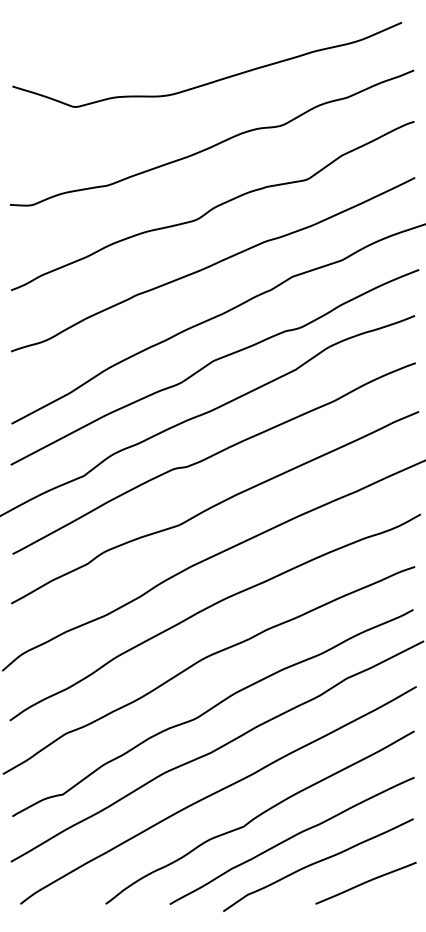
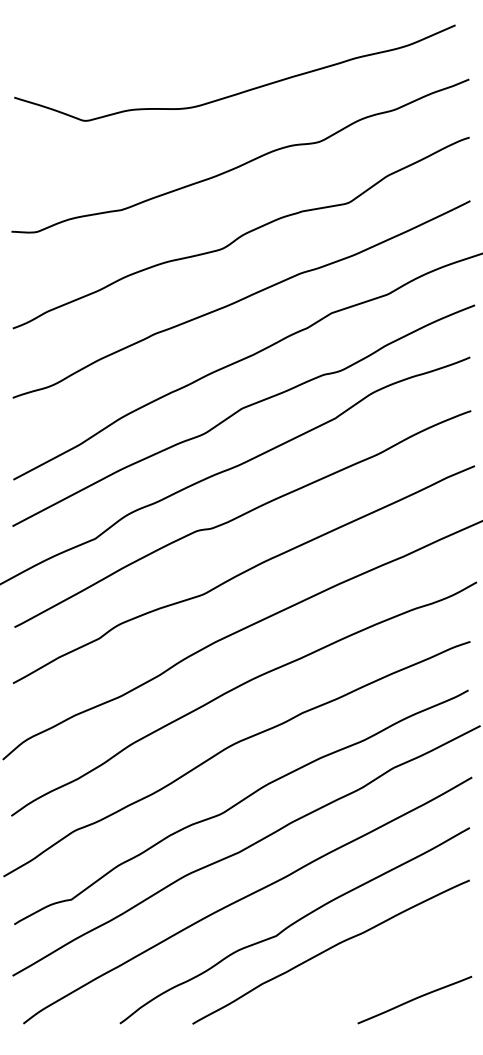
curve: (317, 863) -> (359, 977), removed

